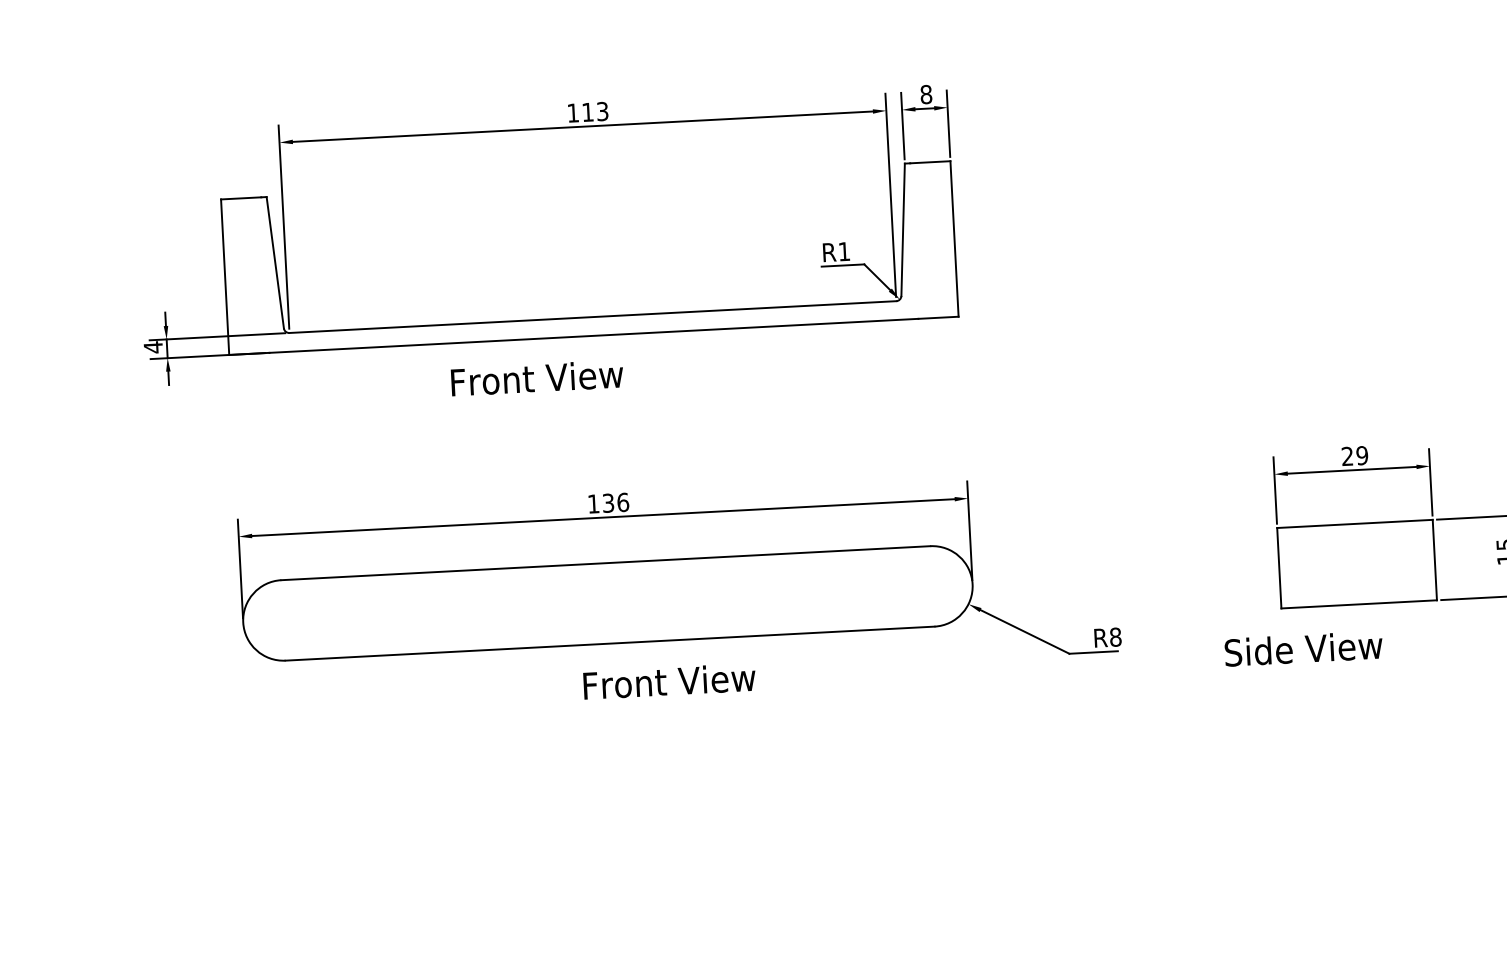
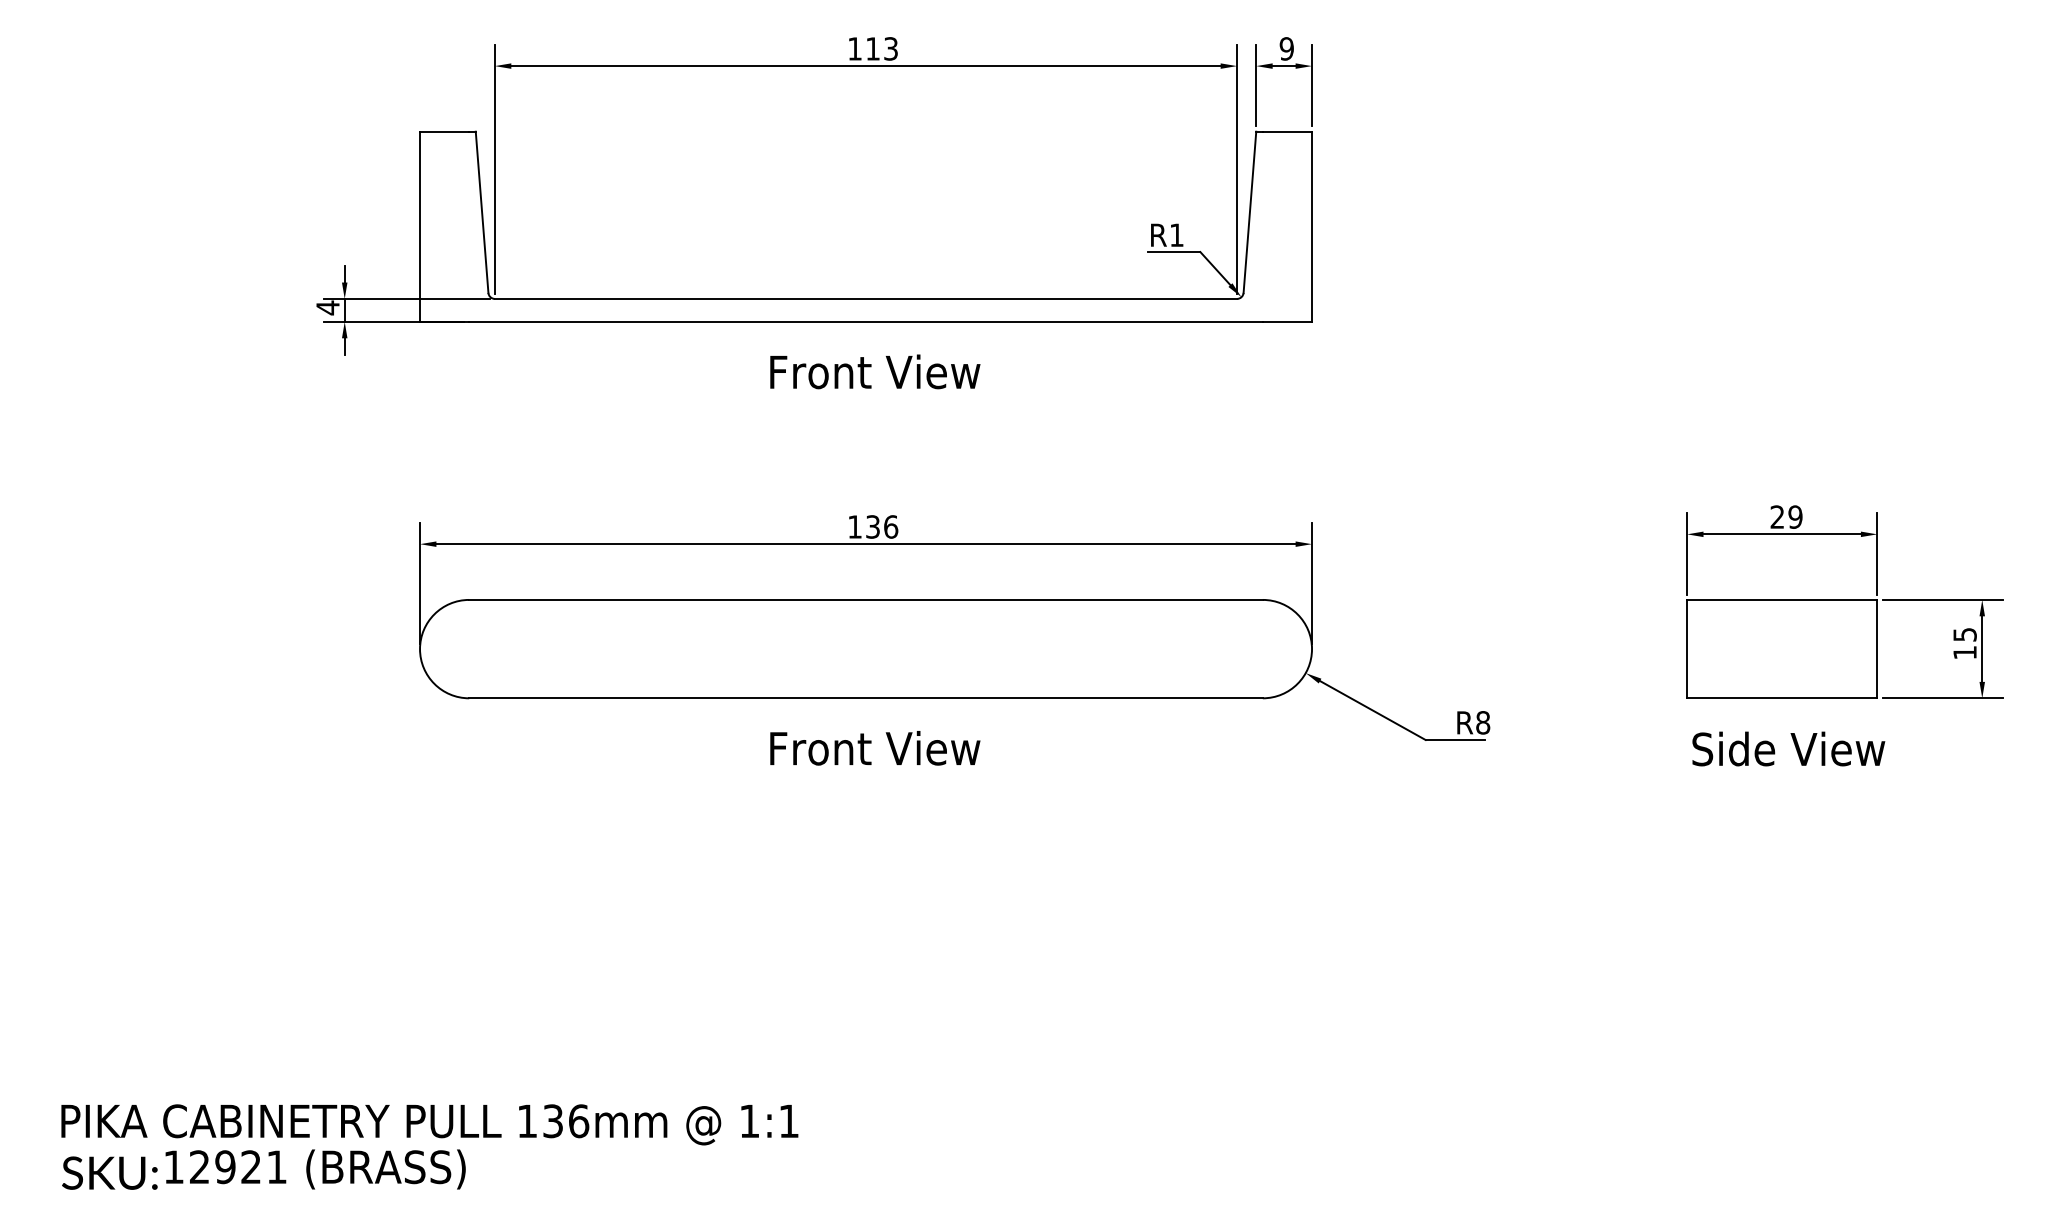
text: (926, 94) -> (1286, 48), 8 -> 9
text: (537, 377) -> (875, 371), moved
text: (1303, 648) -> (1788, 748), moved
text: (669, 681) -> (875, 748), moved

